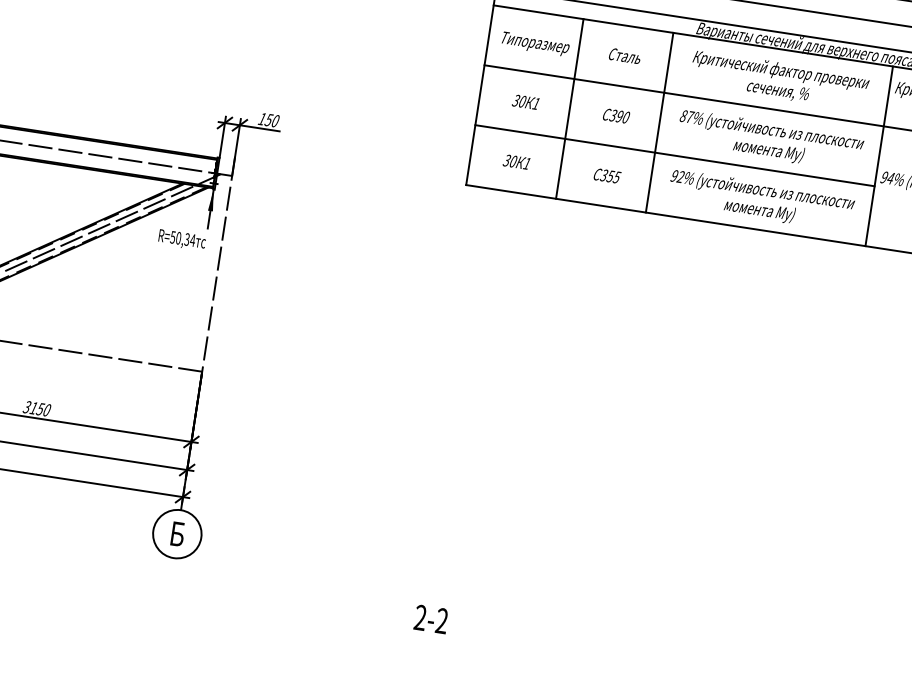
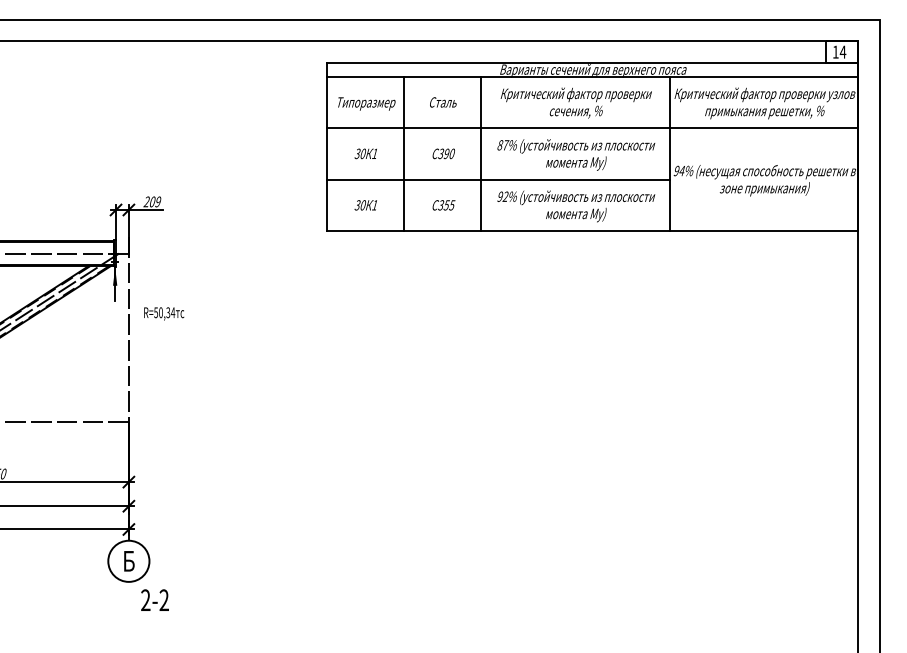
text: (268, 119) -> (152, 201), 150 -> 209
text: (182, 239) -> (164, 313), moved
text: (430, 618) -> (154, 599), moved

